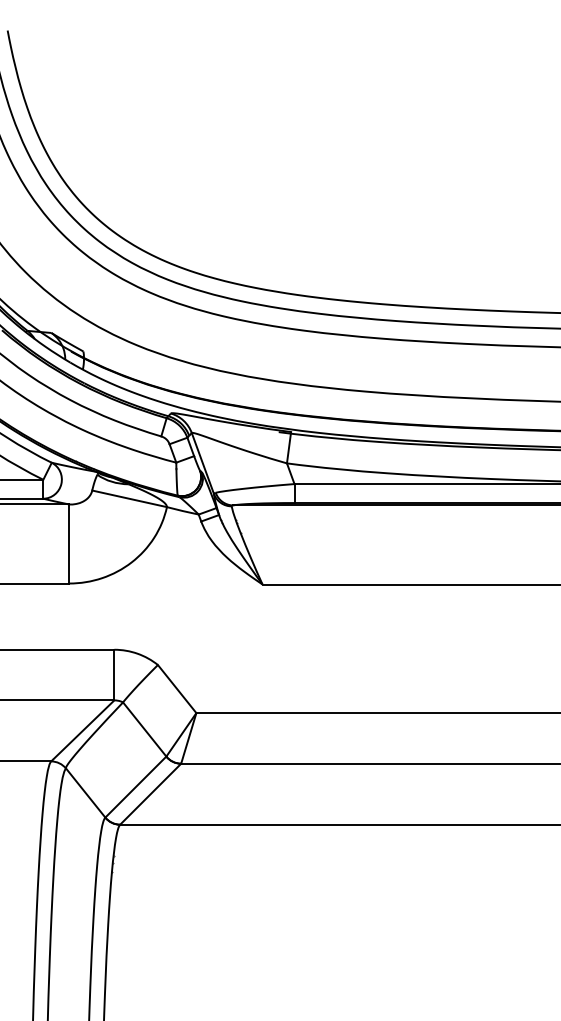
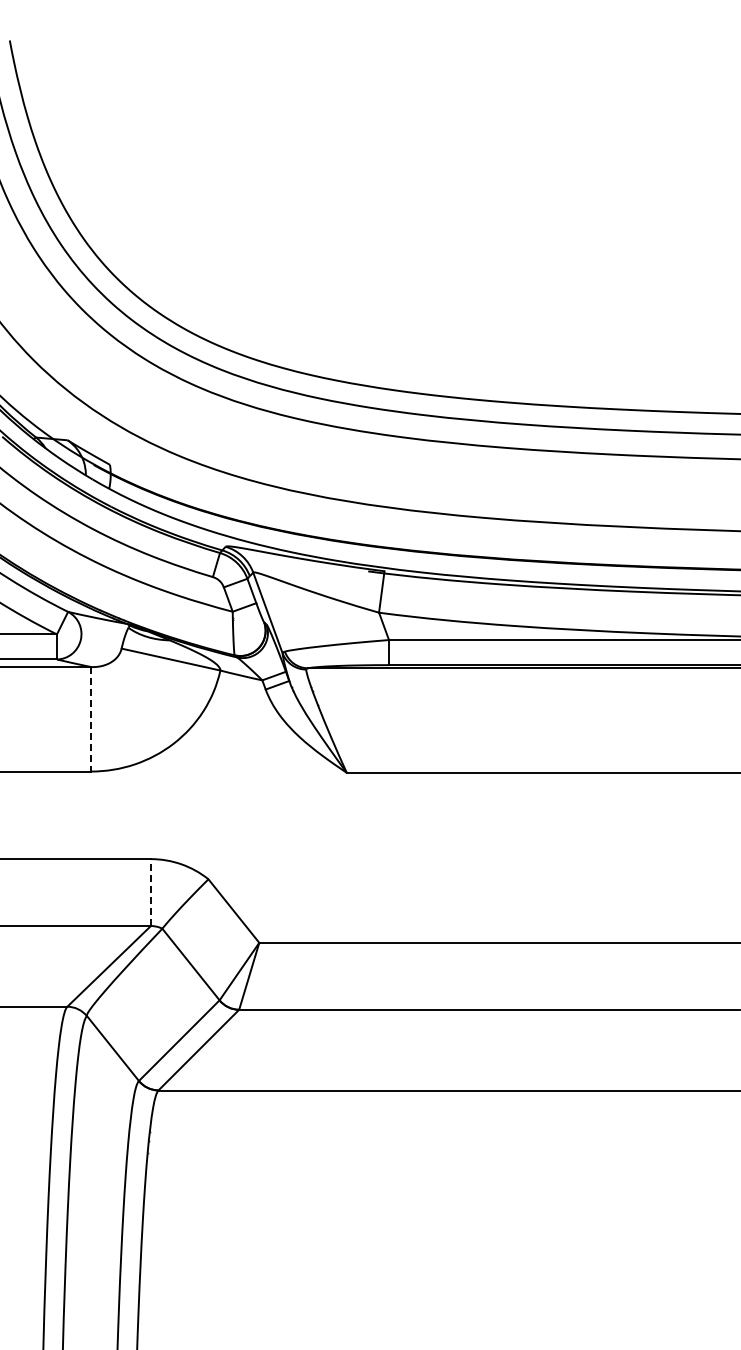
line: (69, 544) -> (91, 719), solid -> dashed
line: (114, 675) -> (150, 892), solid -> dashed

